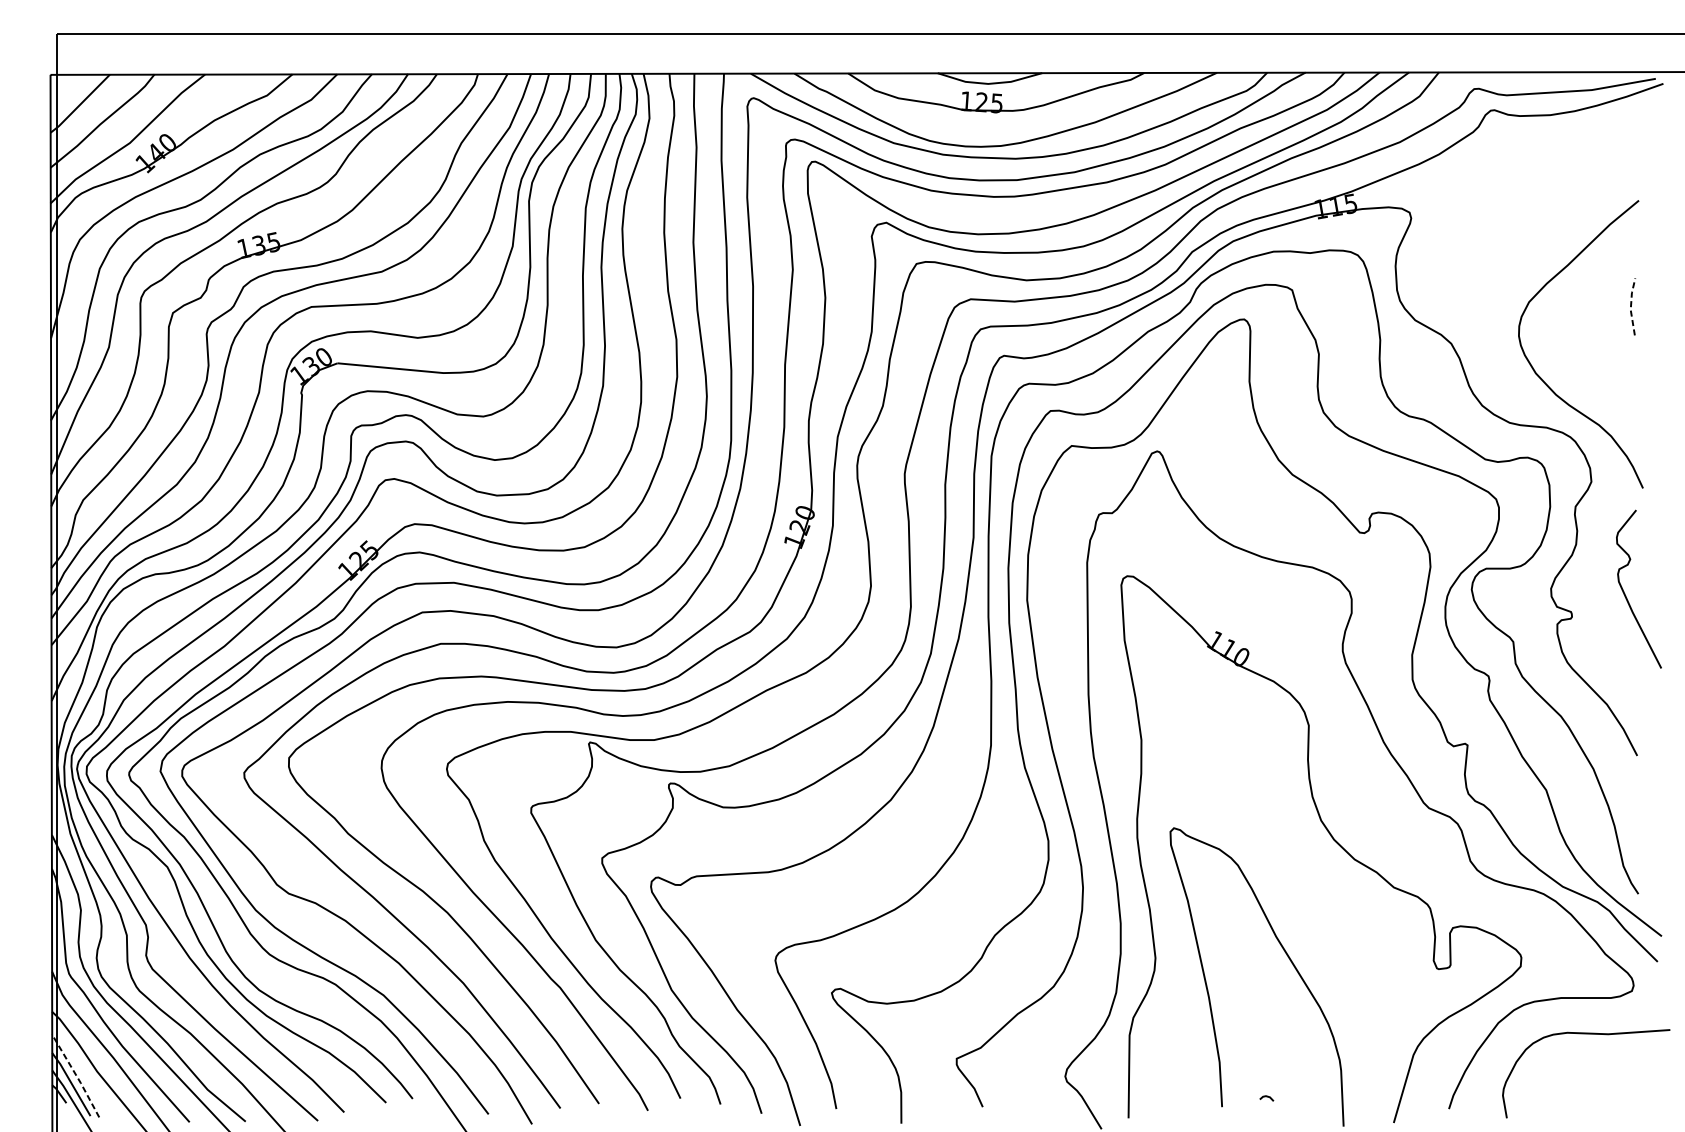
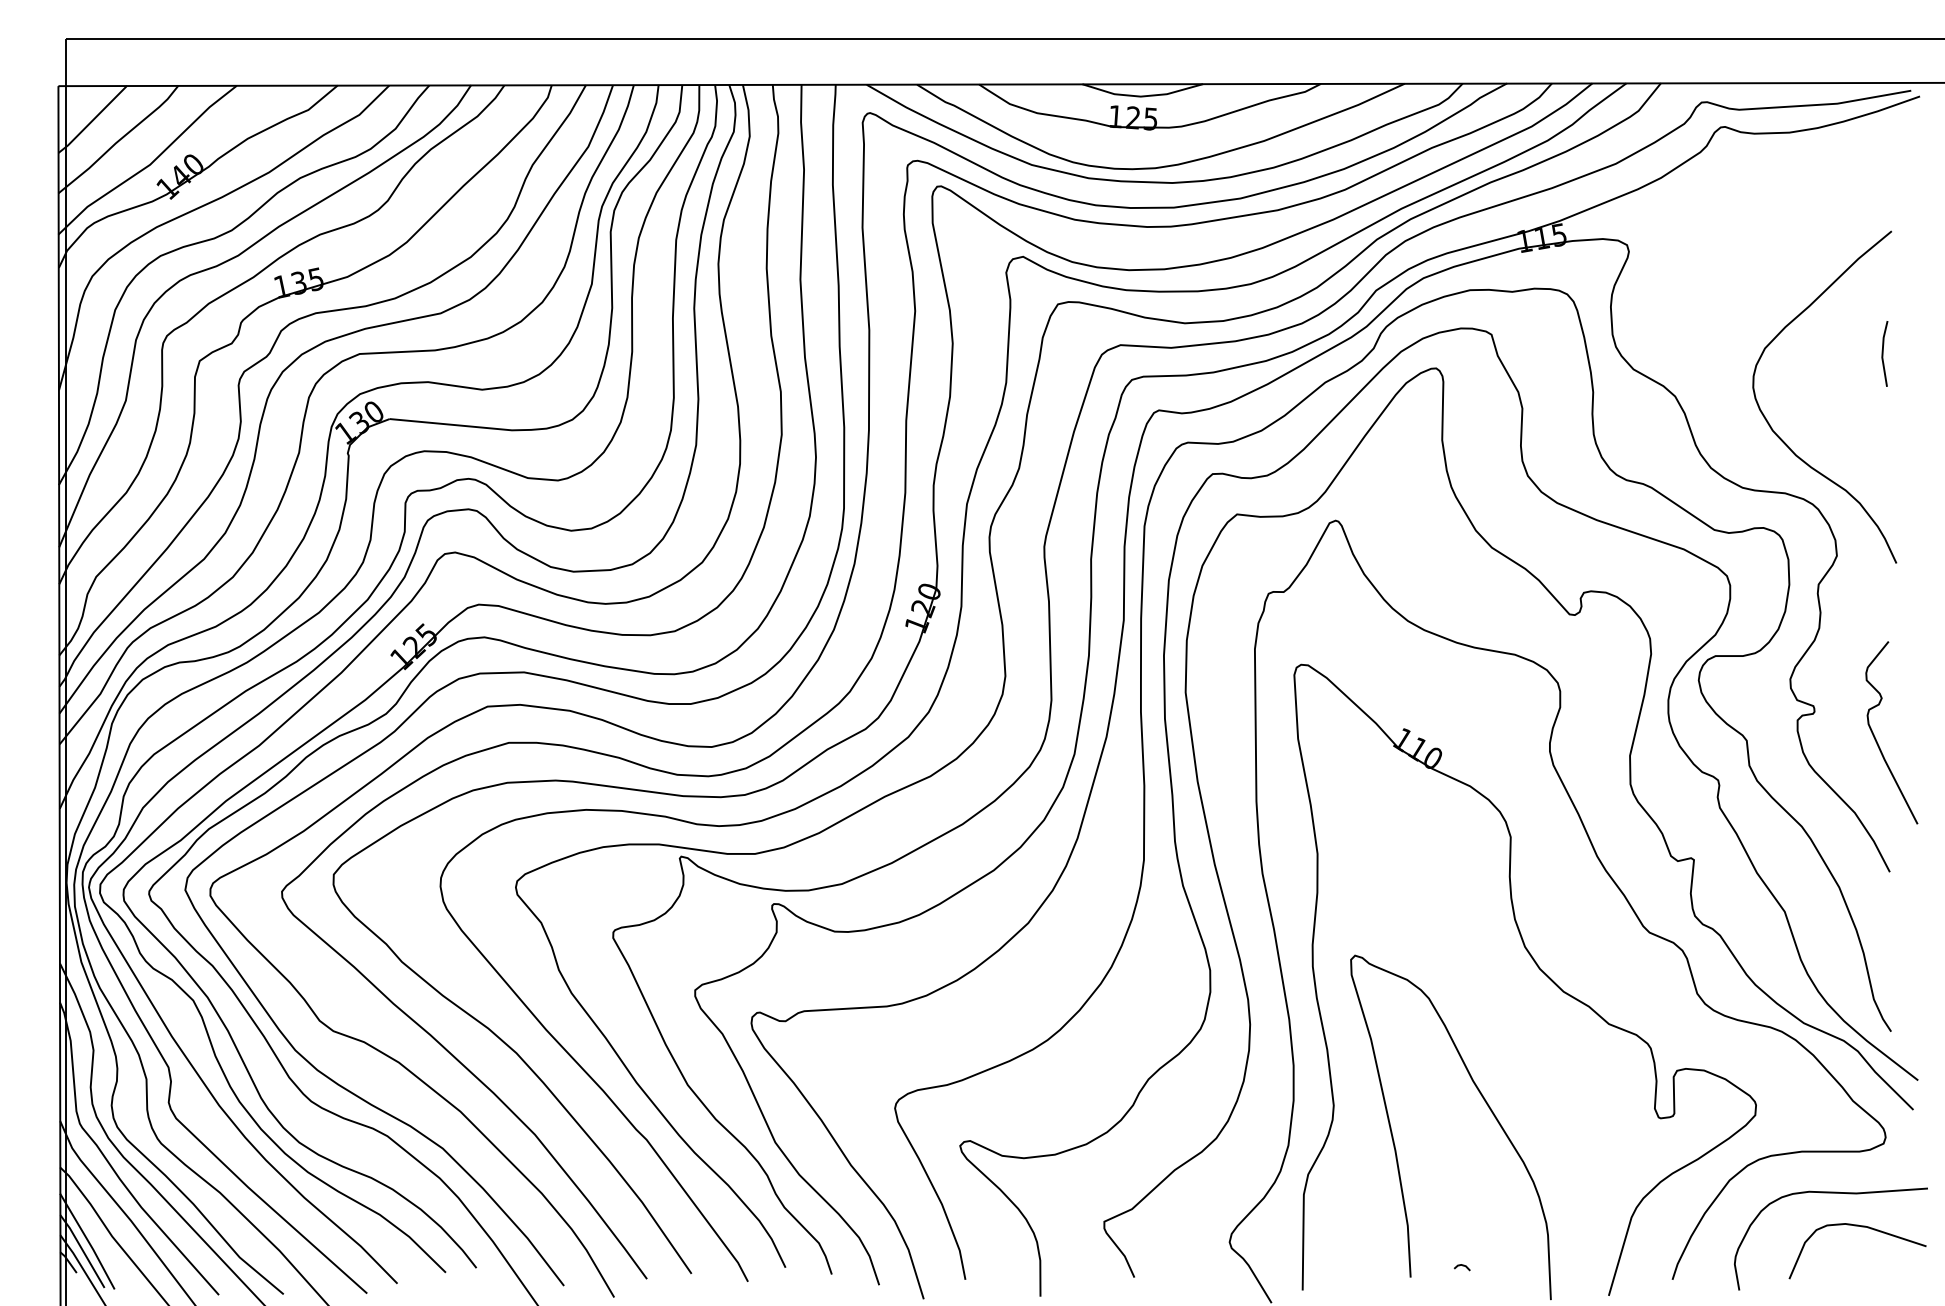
line: (1630, 306) -> (1882, 353), dashed -> solid
curve: (1625, 594) -> (1876, 738), moved
curve: (1612, 1063) -> (1861, 1227), added
line: (76, 1075) -> (88, 1241), dashed -> solid

